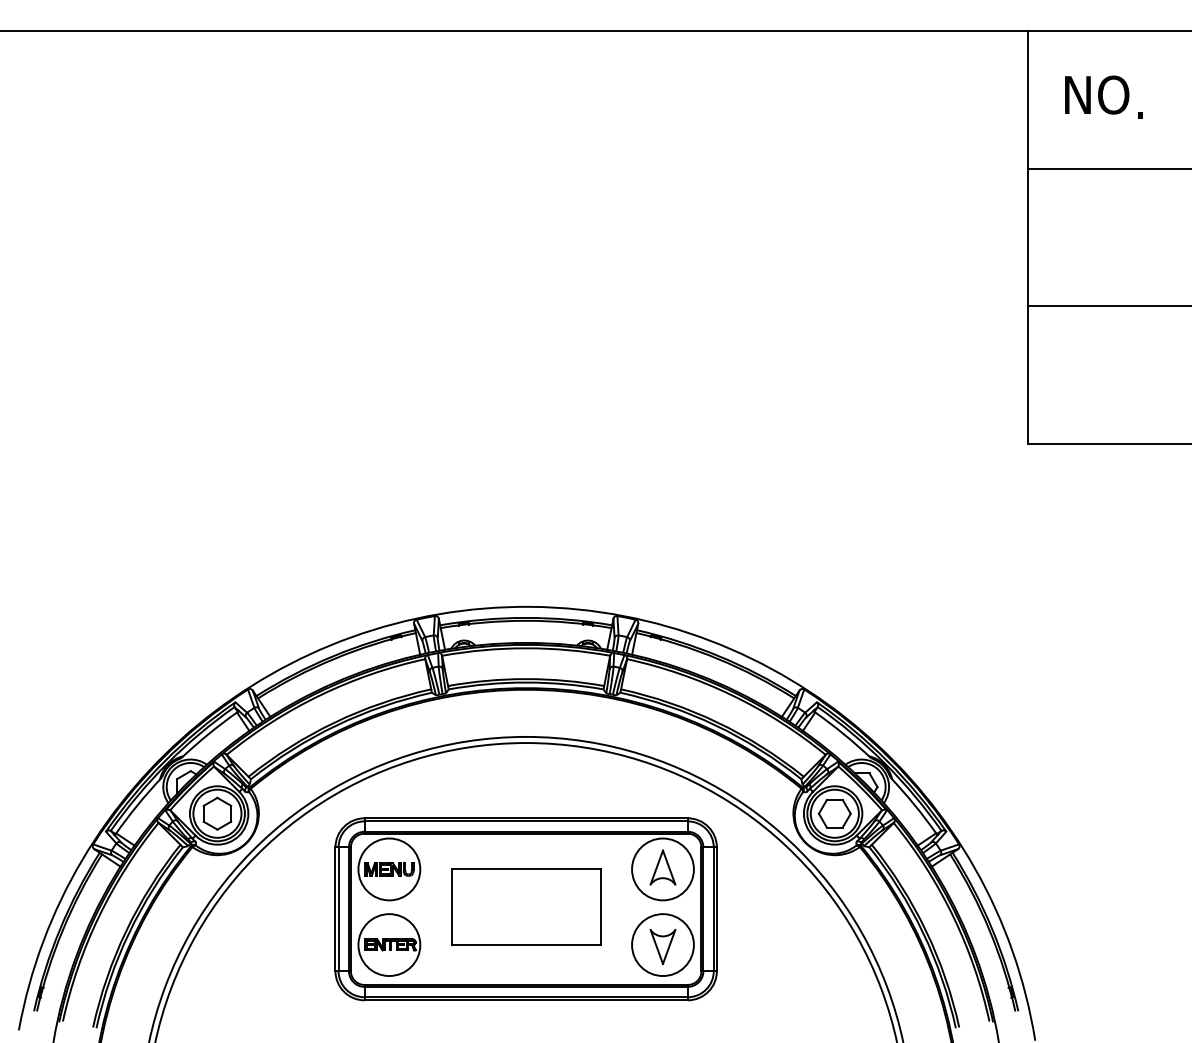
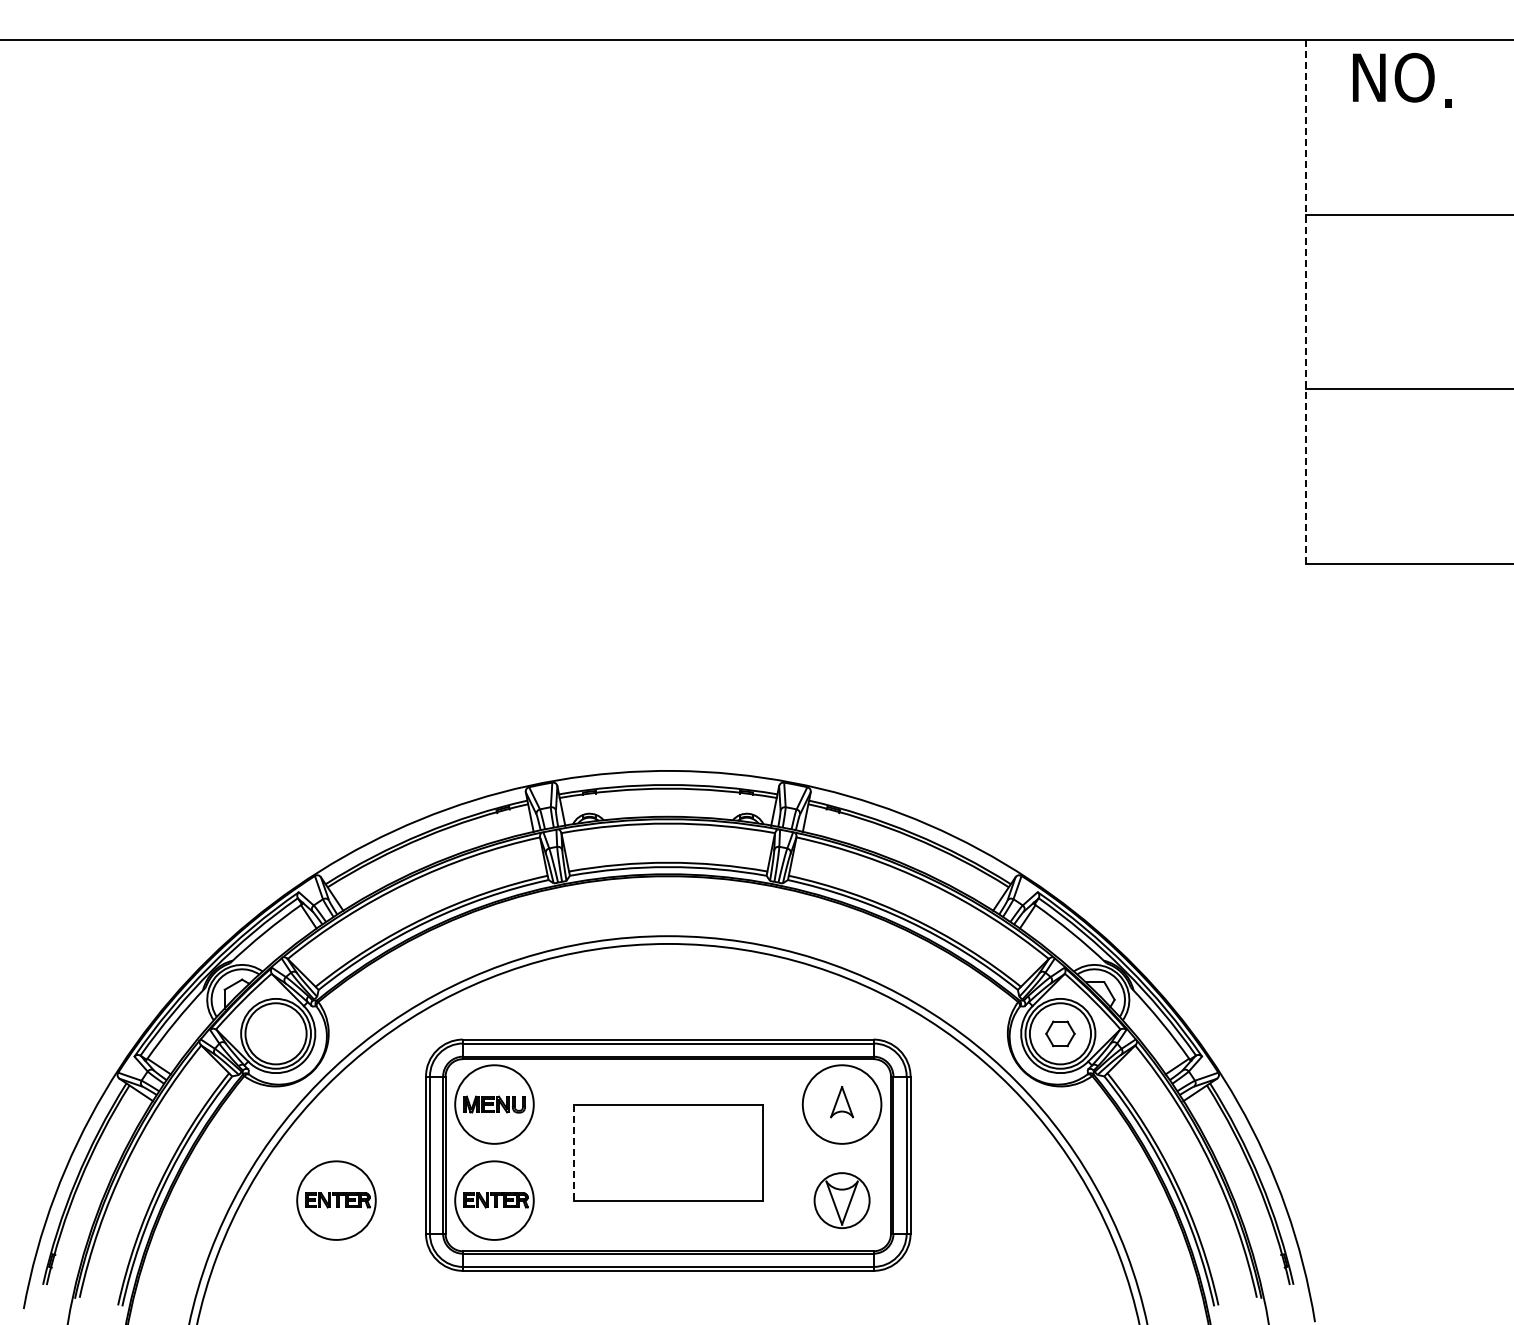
text: (1104, 97) -> (1402, 80), moved
line: (1028, 237) -> (1306, 301), solid -> dashed
part: (217, 813) -> (275, 1033), removed
part: (834, 813) -> (1060, 1033), size x0.7
part: (662, 867) -> (841, 1101), size x0.7
line: (451, 907) -> (573, 1153), solid -> dashed
part: (265, 944) -> (336, 1200), added
circle: (662, 944) -> (841, 1200), size x0.7

